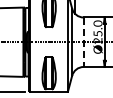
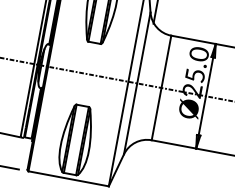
line: (83, 42) -> (161, 88), dashed -> solid

